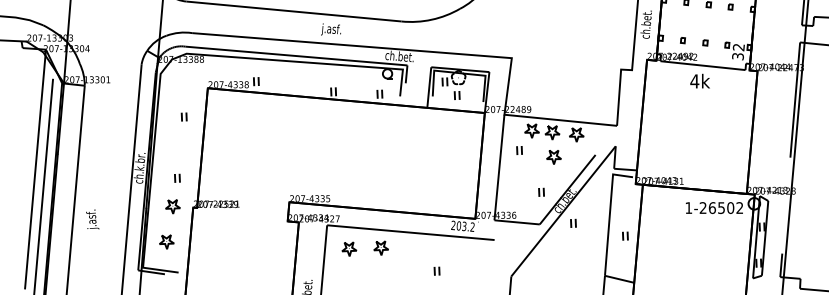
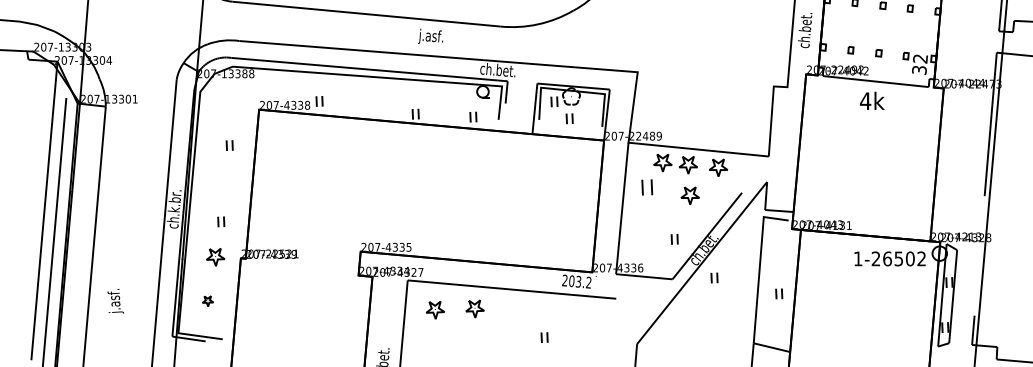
text: (330, 28) -> (430, 35), moved
part: (519, 149) -> (647, 186), size x1.6
text: (92, 219) -> (115, 301), moved
part: (166, 242) -> (207, 301), size x0.6

